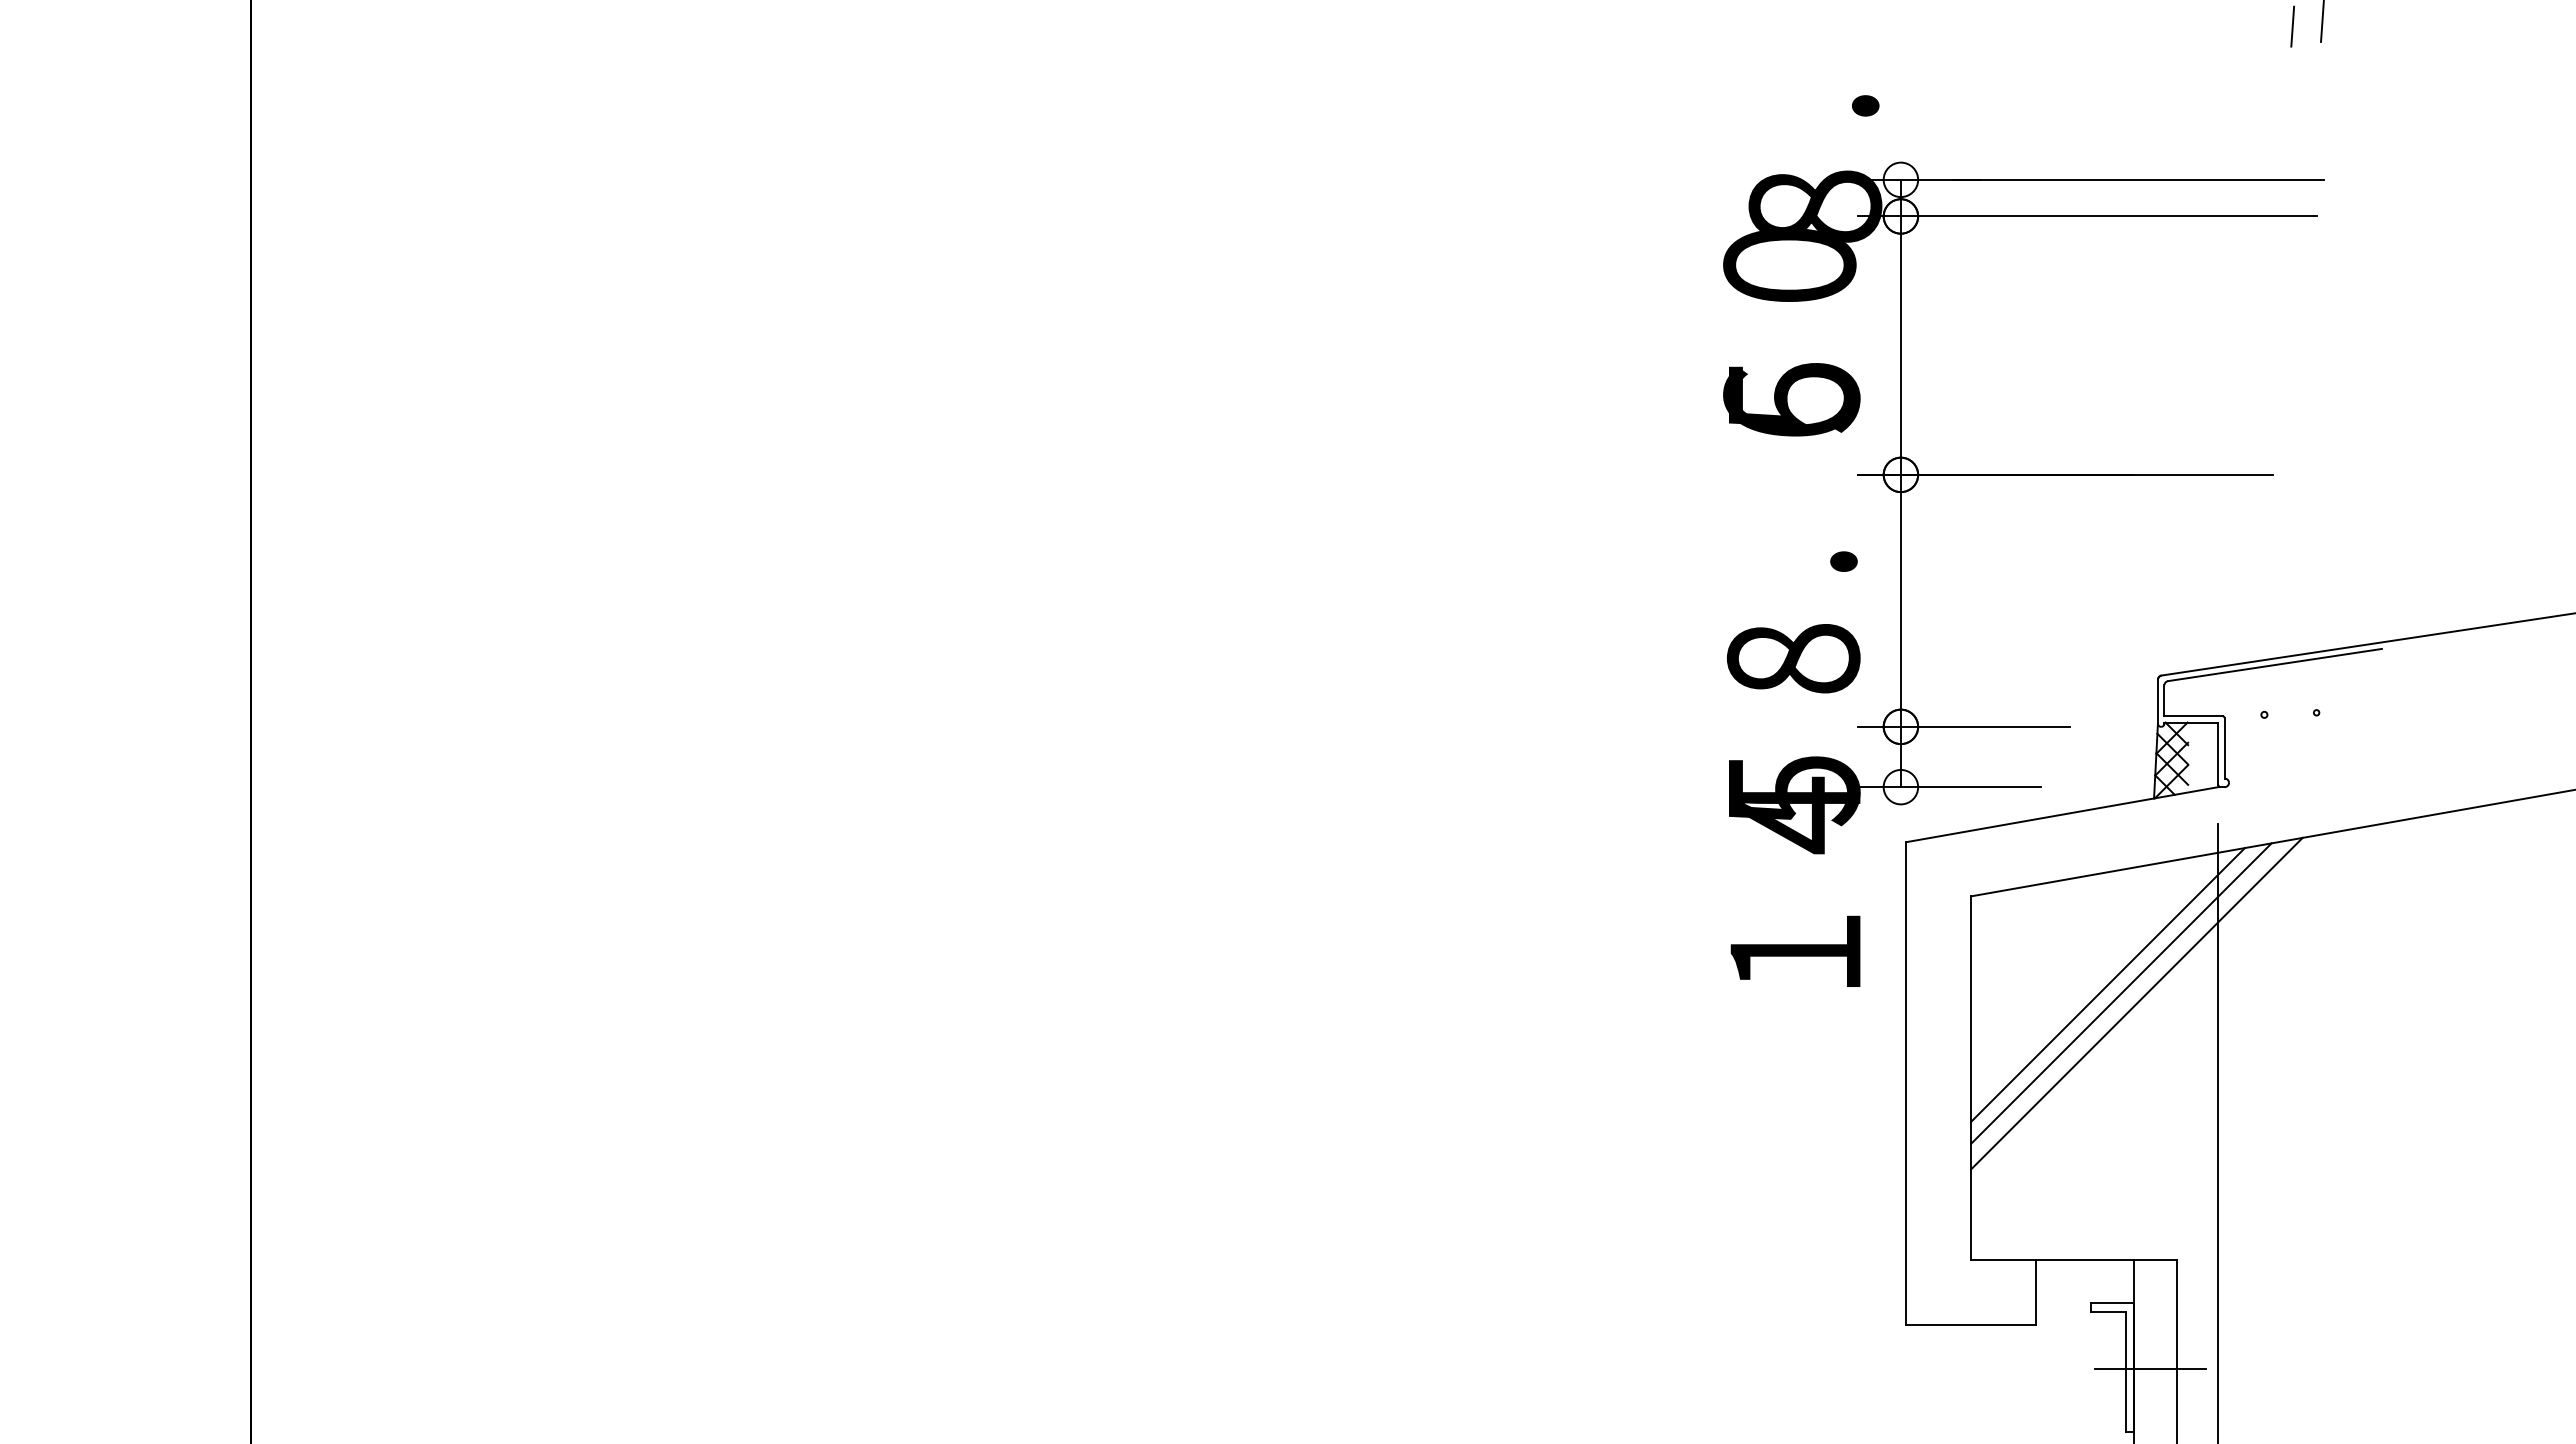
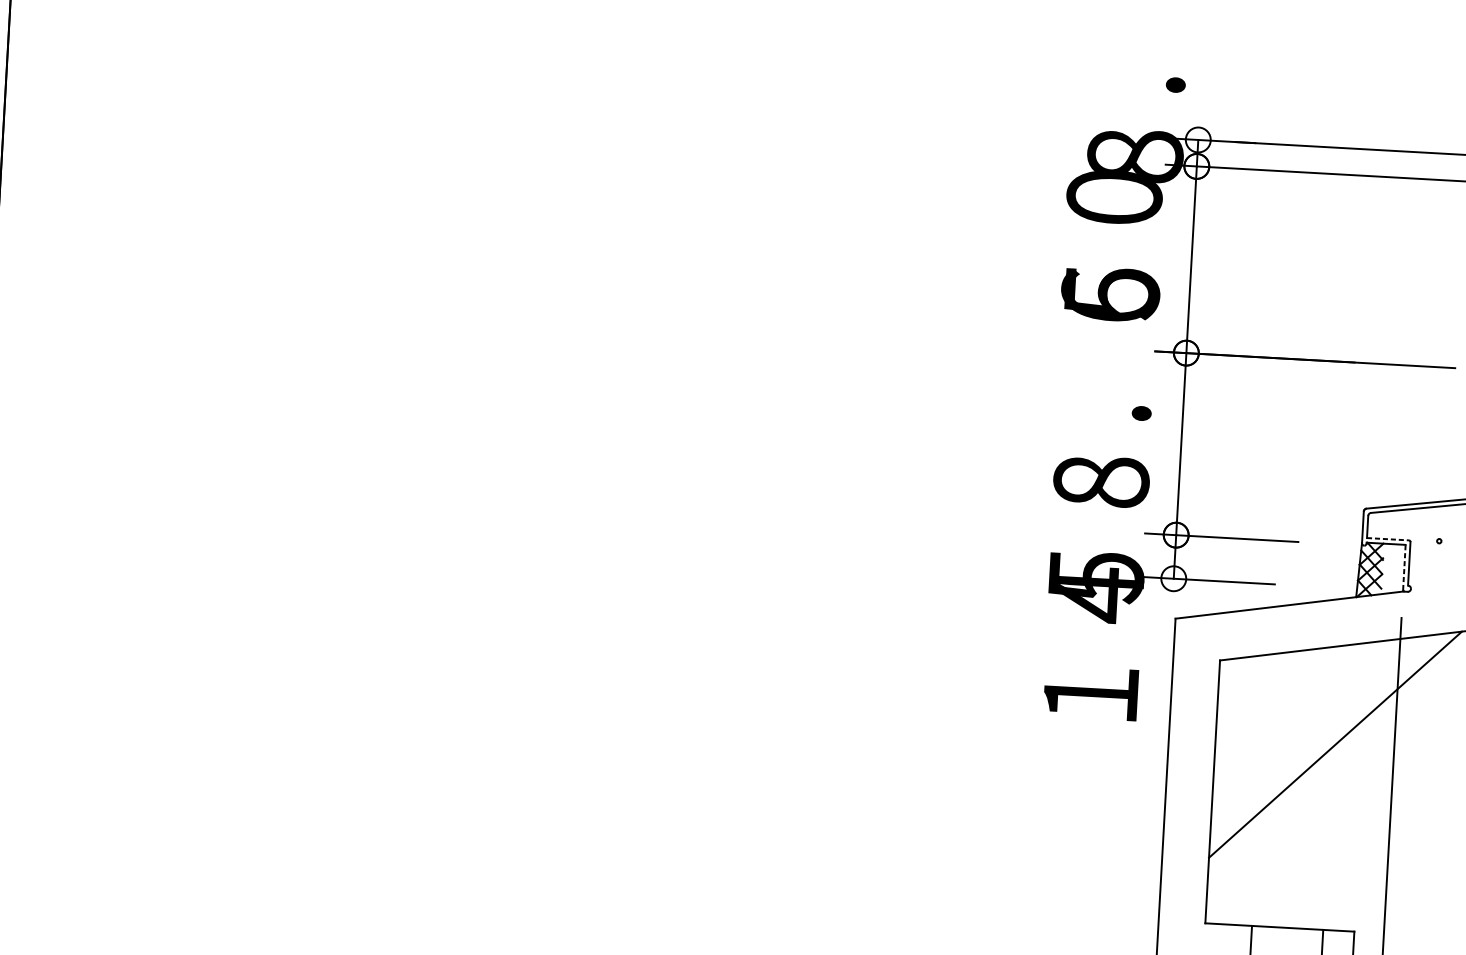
line: (2193, 716) -> (1388, 539), solid -> dashed
line: (2218, 753) -> (1404, 567), solid -> dashed
line: (2107, 984) -> (1315, 729), removed
line: (2121, 993) -> (1324, 736), removed

